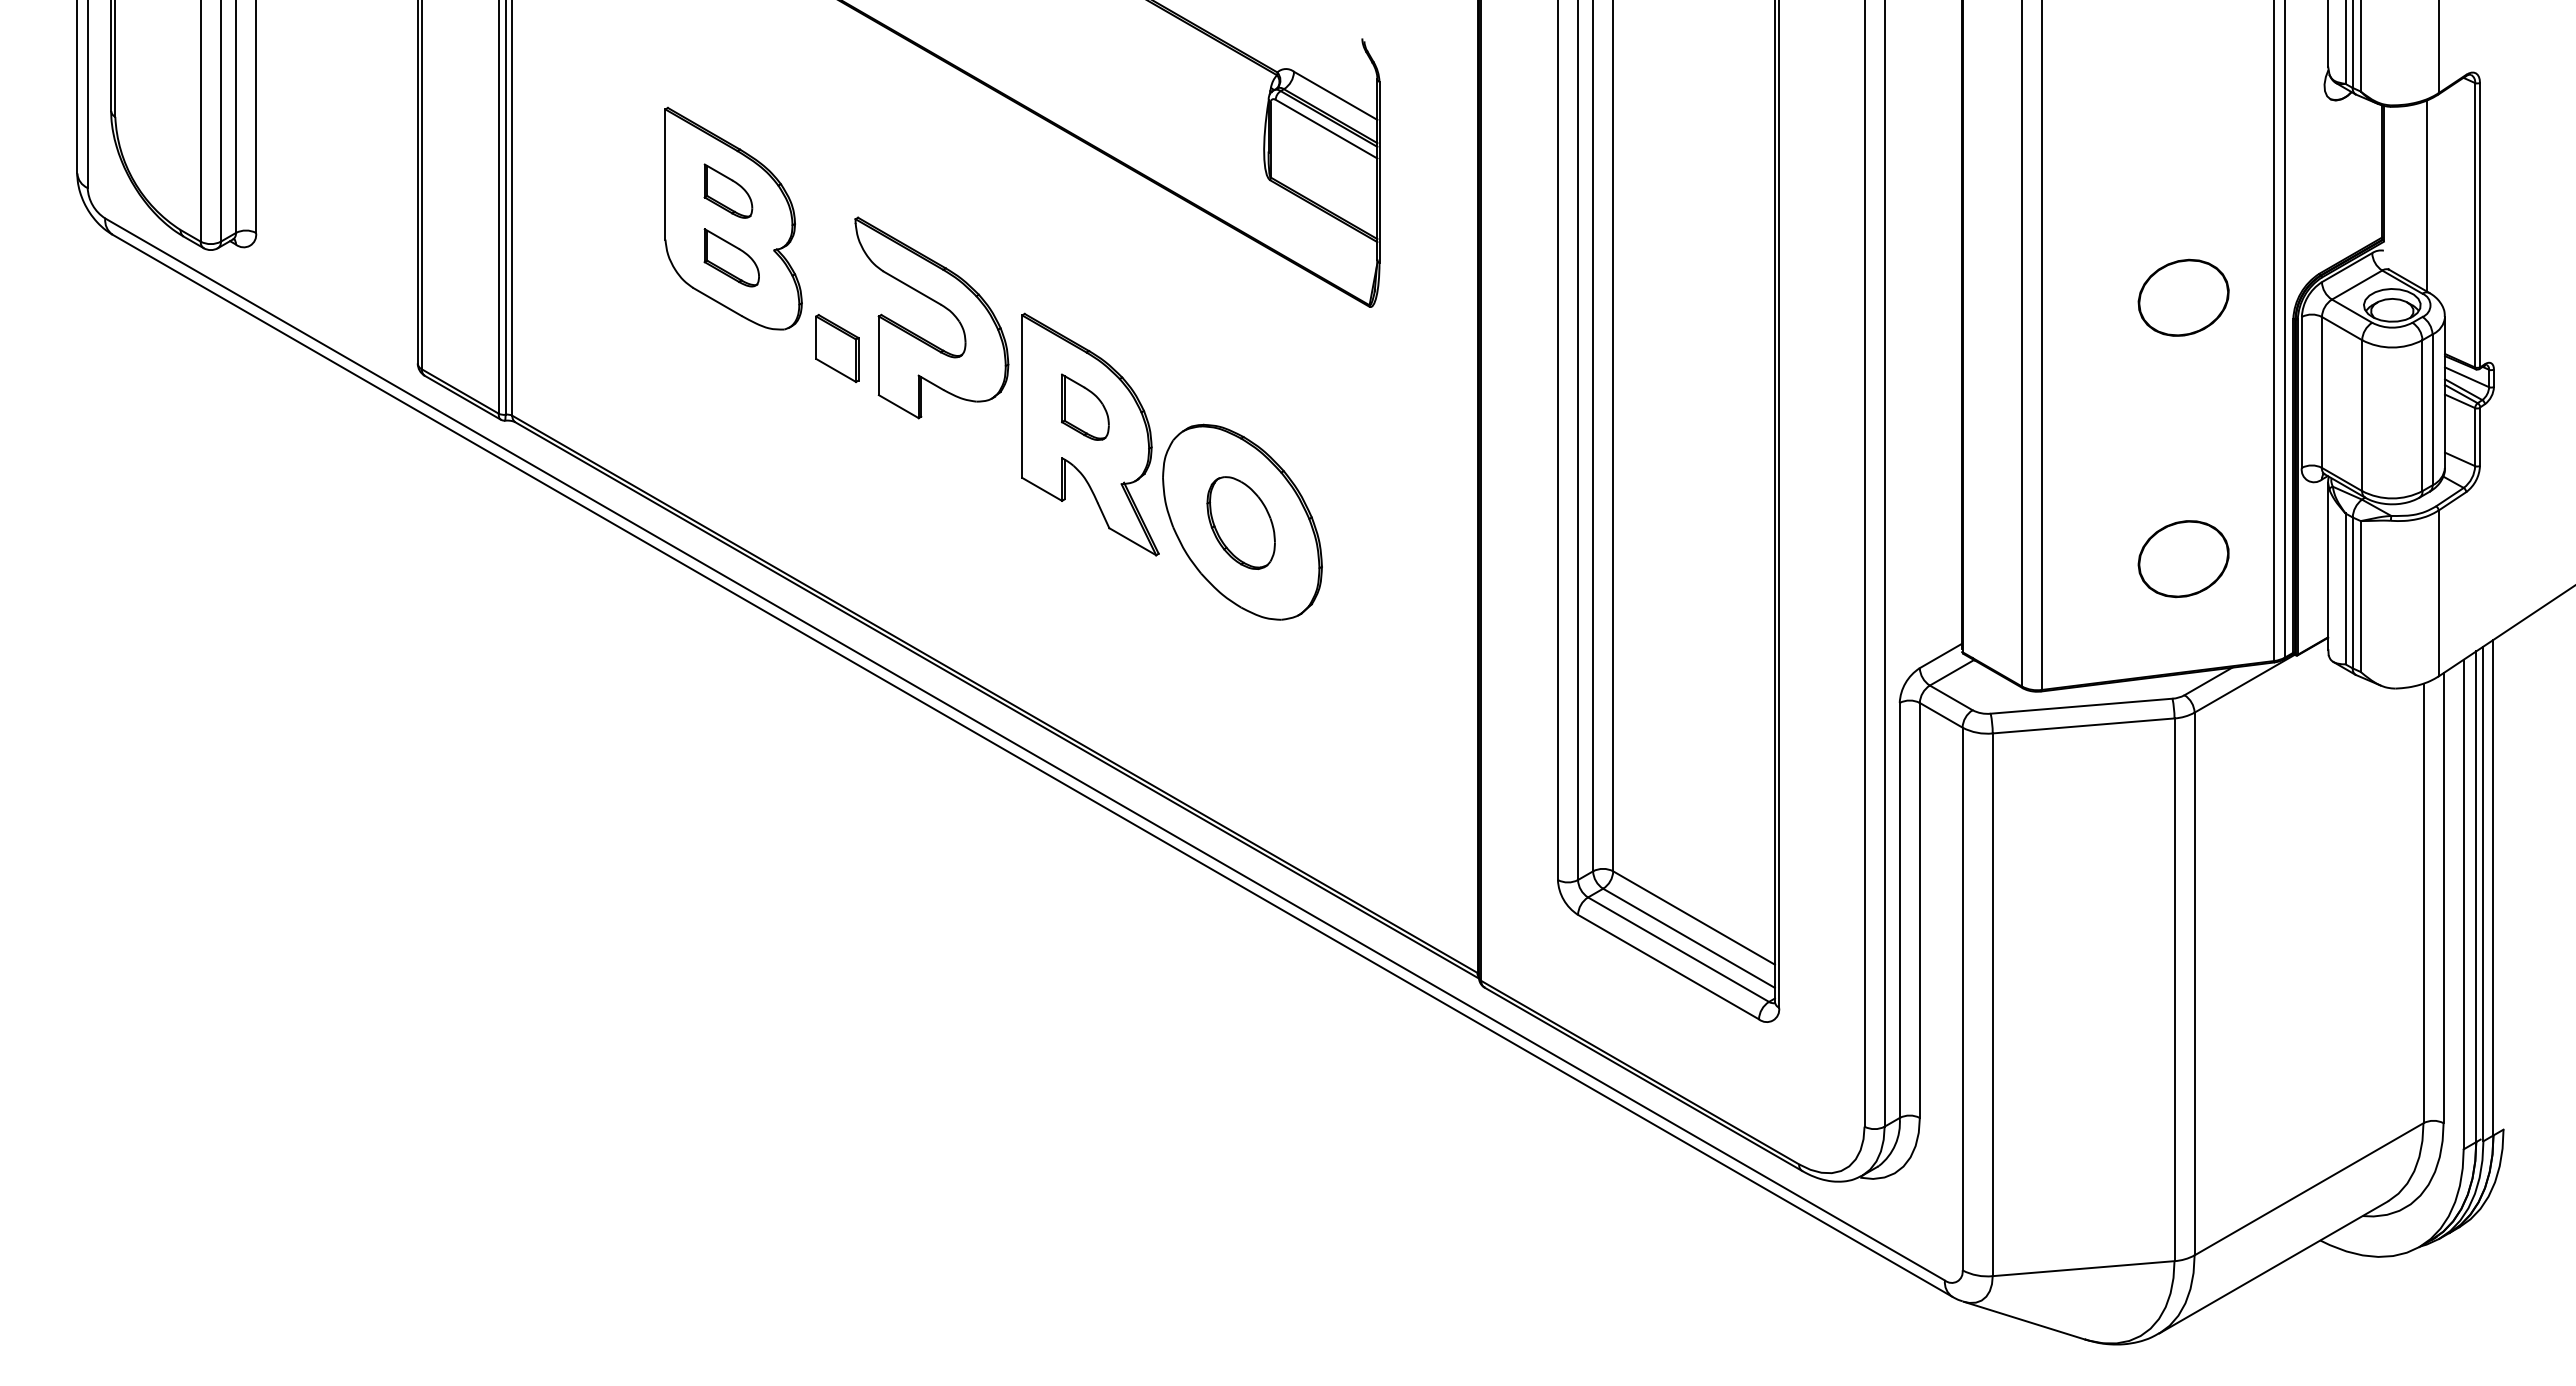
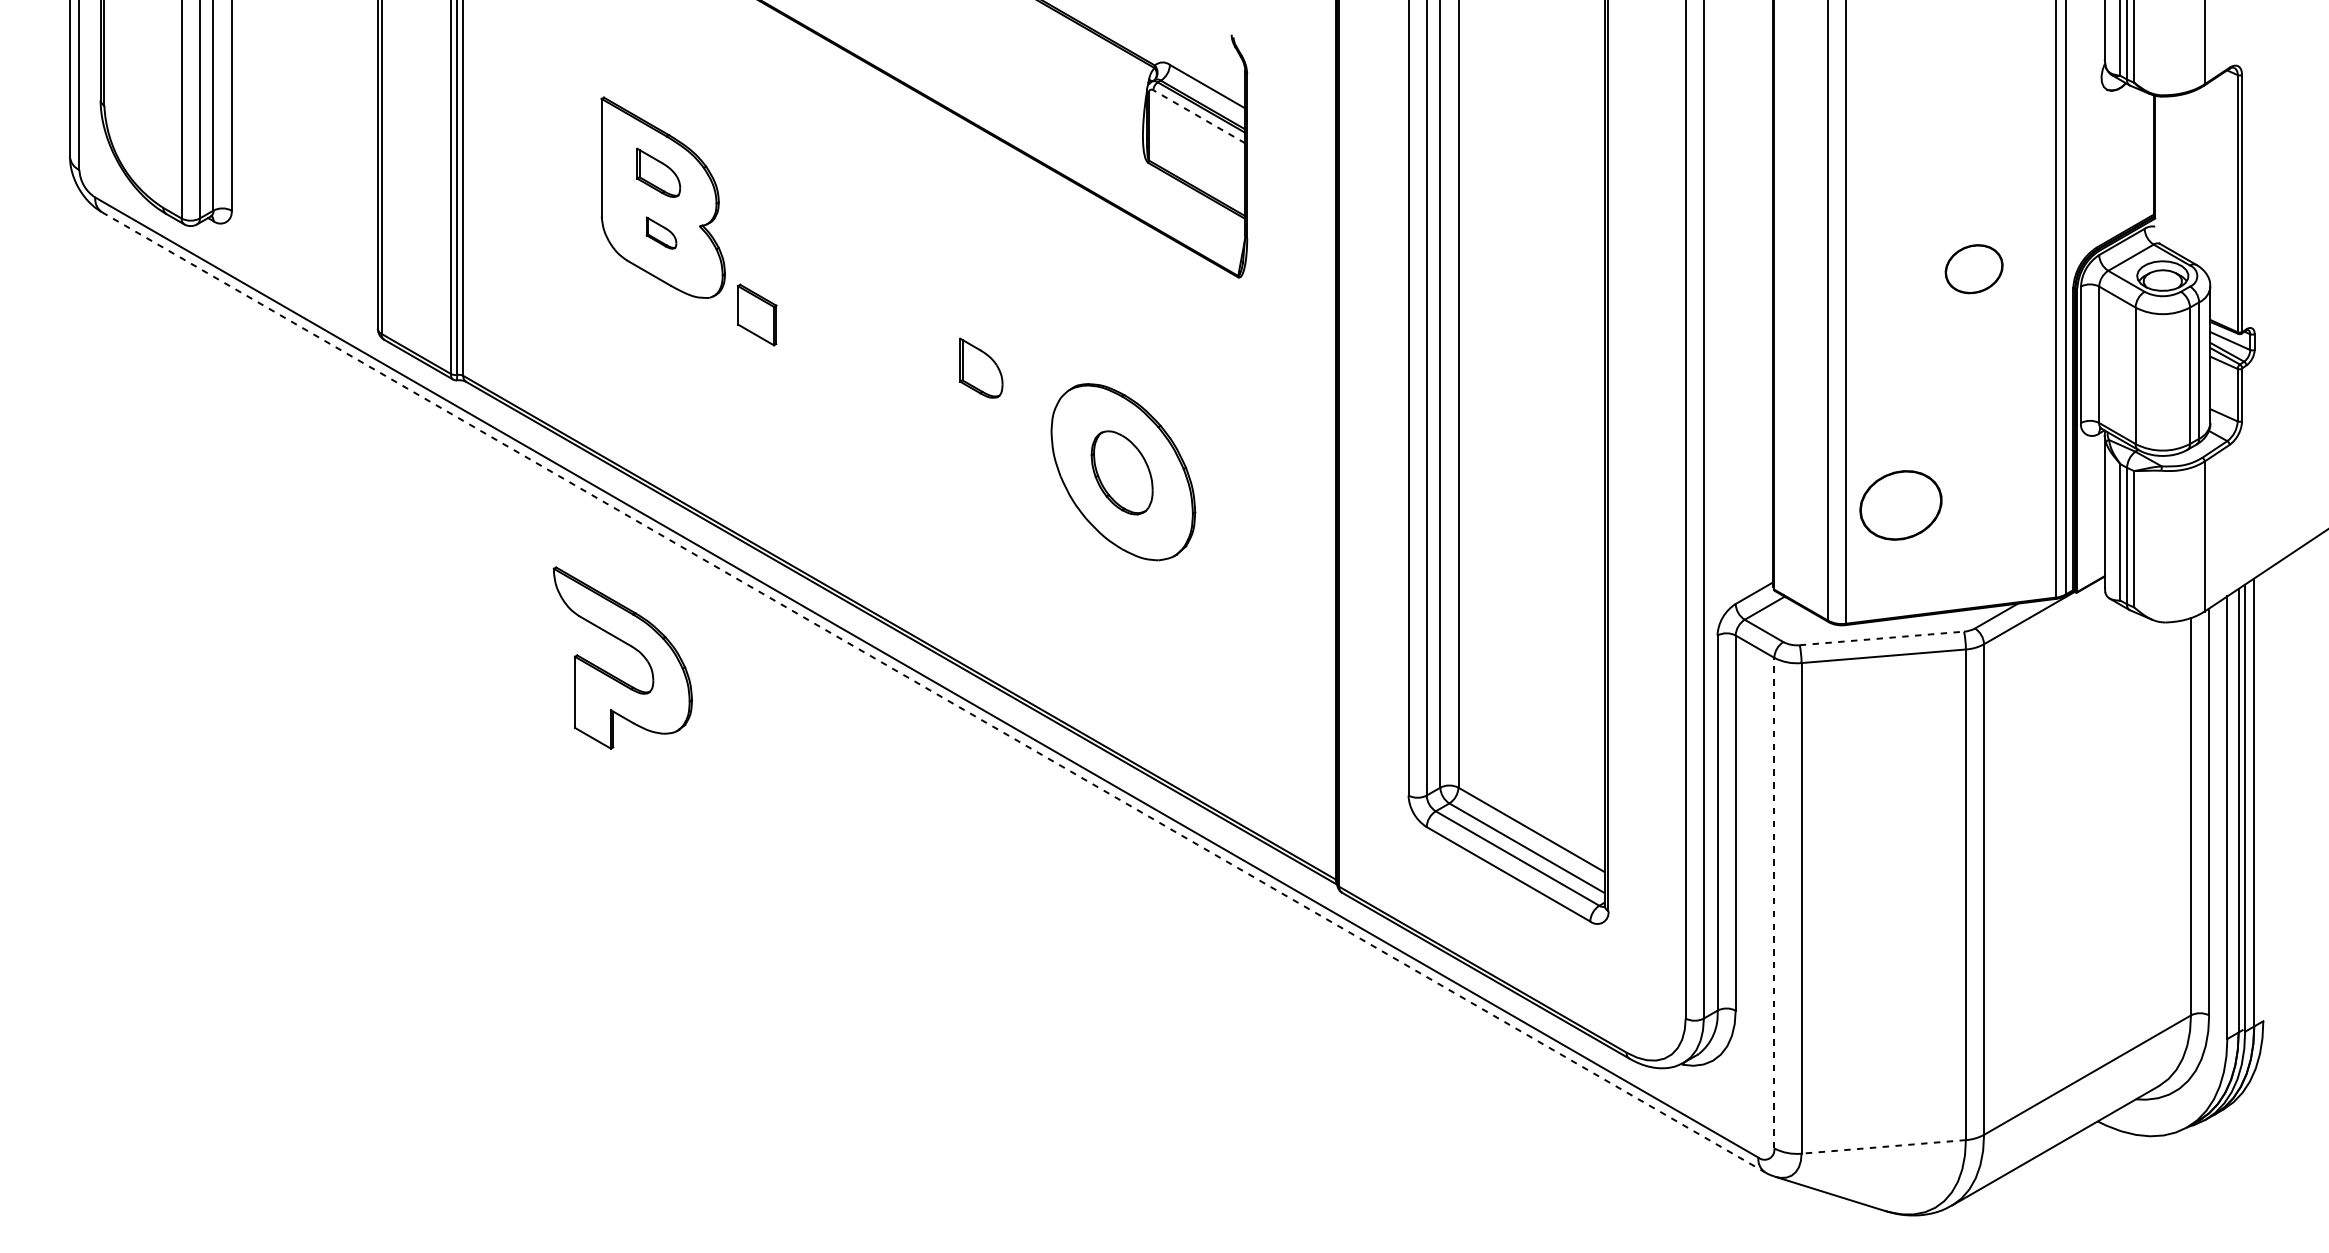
line: (1326, 129) -> (1199, 117), solid -> dashed
line: (2427, 195) -> (2194, 176), removed
part: (731, 257) -> (661, 232), size x0.6
part: (2183, 297) -> (1974, 268), size x0.7
part: (938, 304) -> (628, 645), moved
part: (1090, 434) -> (985, 392), removed
part: (2183, 559) -> (1900, 505), moved
line: (2082, 706) -> (1882, 638), solid -> dashed
line: (1032, 766) -> (933, 692), solid -> dashed
line: (1962, 998) -> (1774, 902), solid -> dashed
line: (2083, 1268) -> (1883, 1146), solid -> dashed

